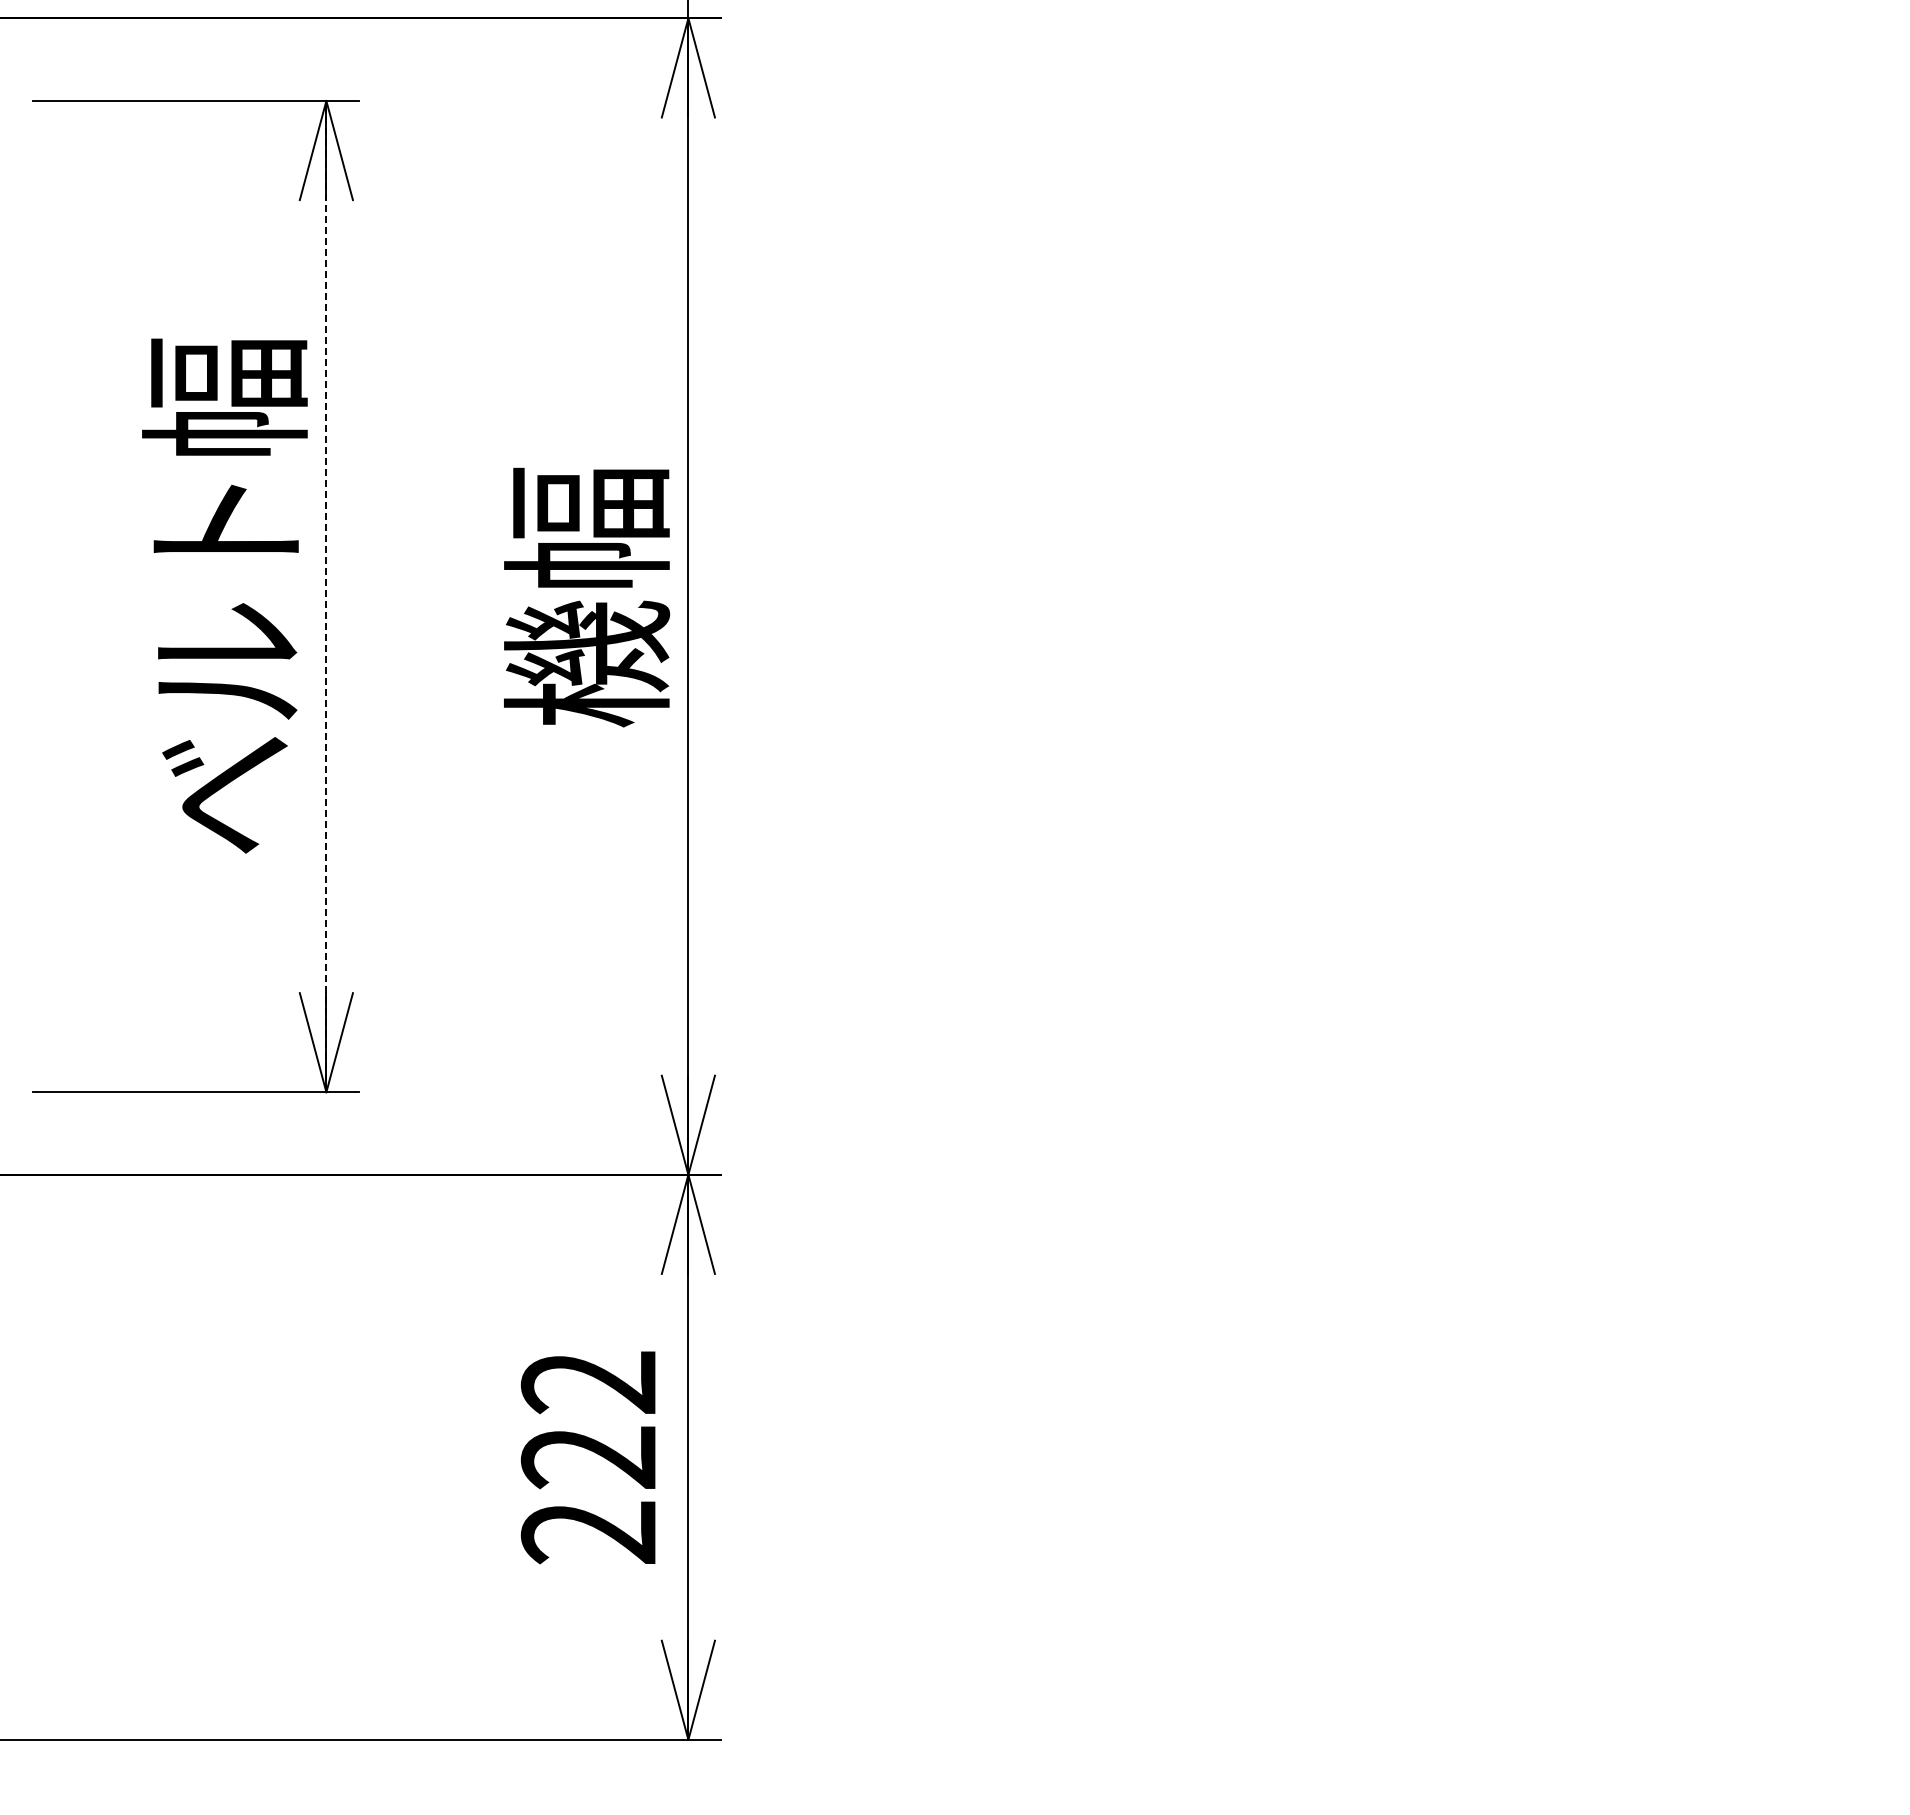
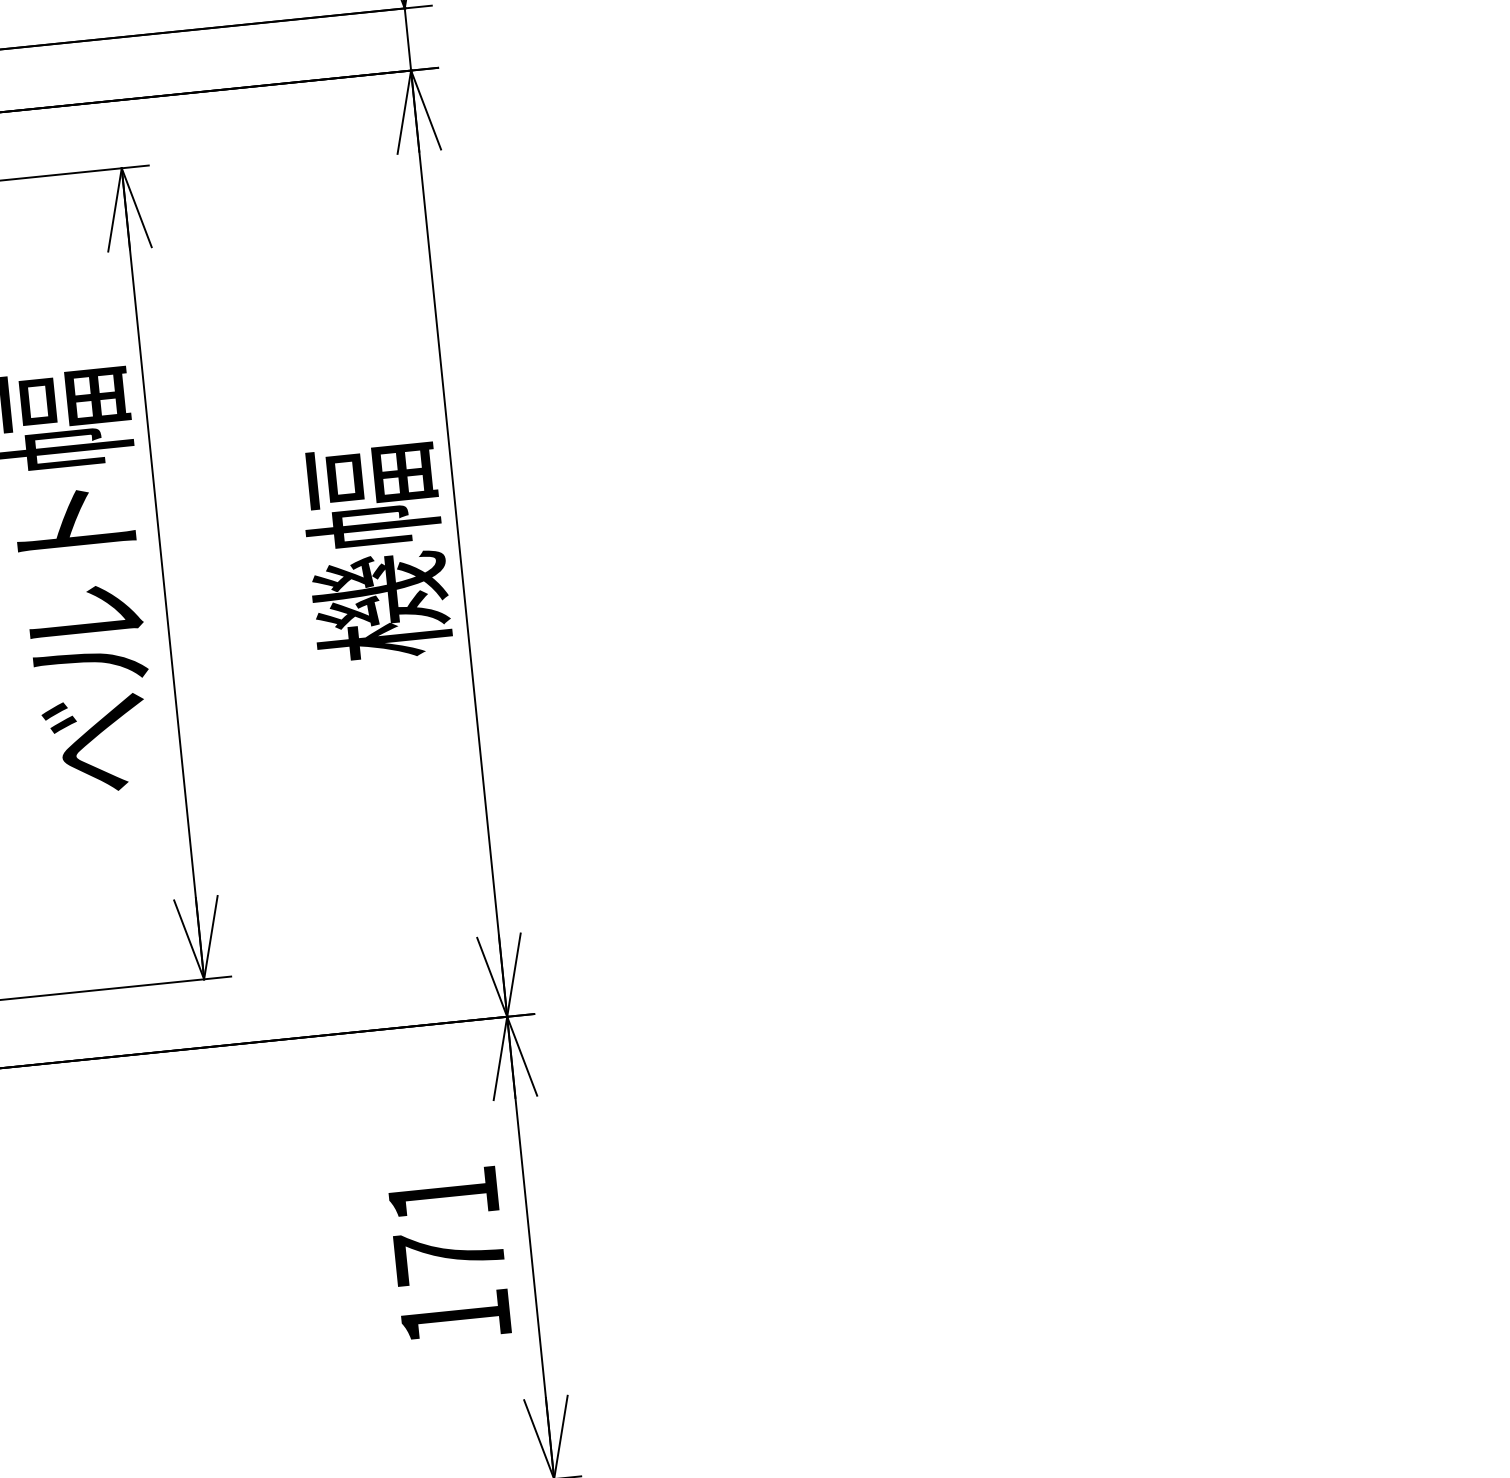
line: (326, 596) -> (163, 573), dashed -> solid
text: (587, 1457) -> (448, 1256), 222 -> 171

